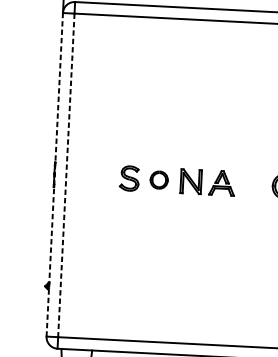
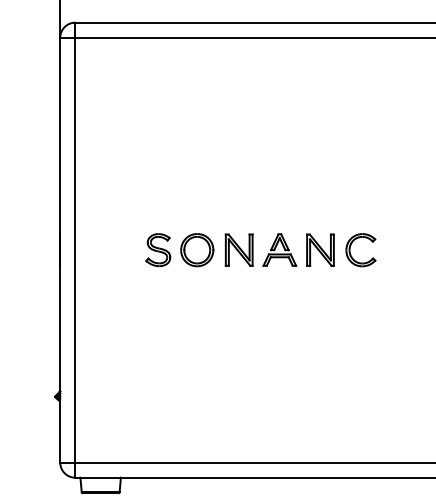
line: (55, 174) -> (60, 249), dashed -> solid
line: (66, 175) -> (75, 250), dashed -> solid
part: (159, 180) -> (197, 250), size x1.43
part: (253, 184) -> (320, 249), added

